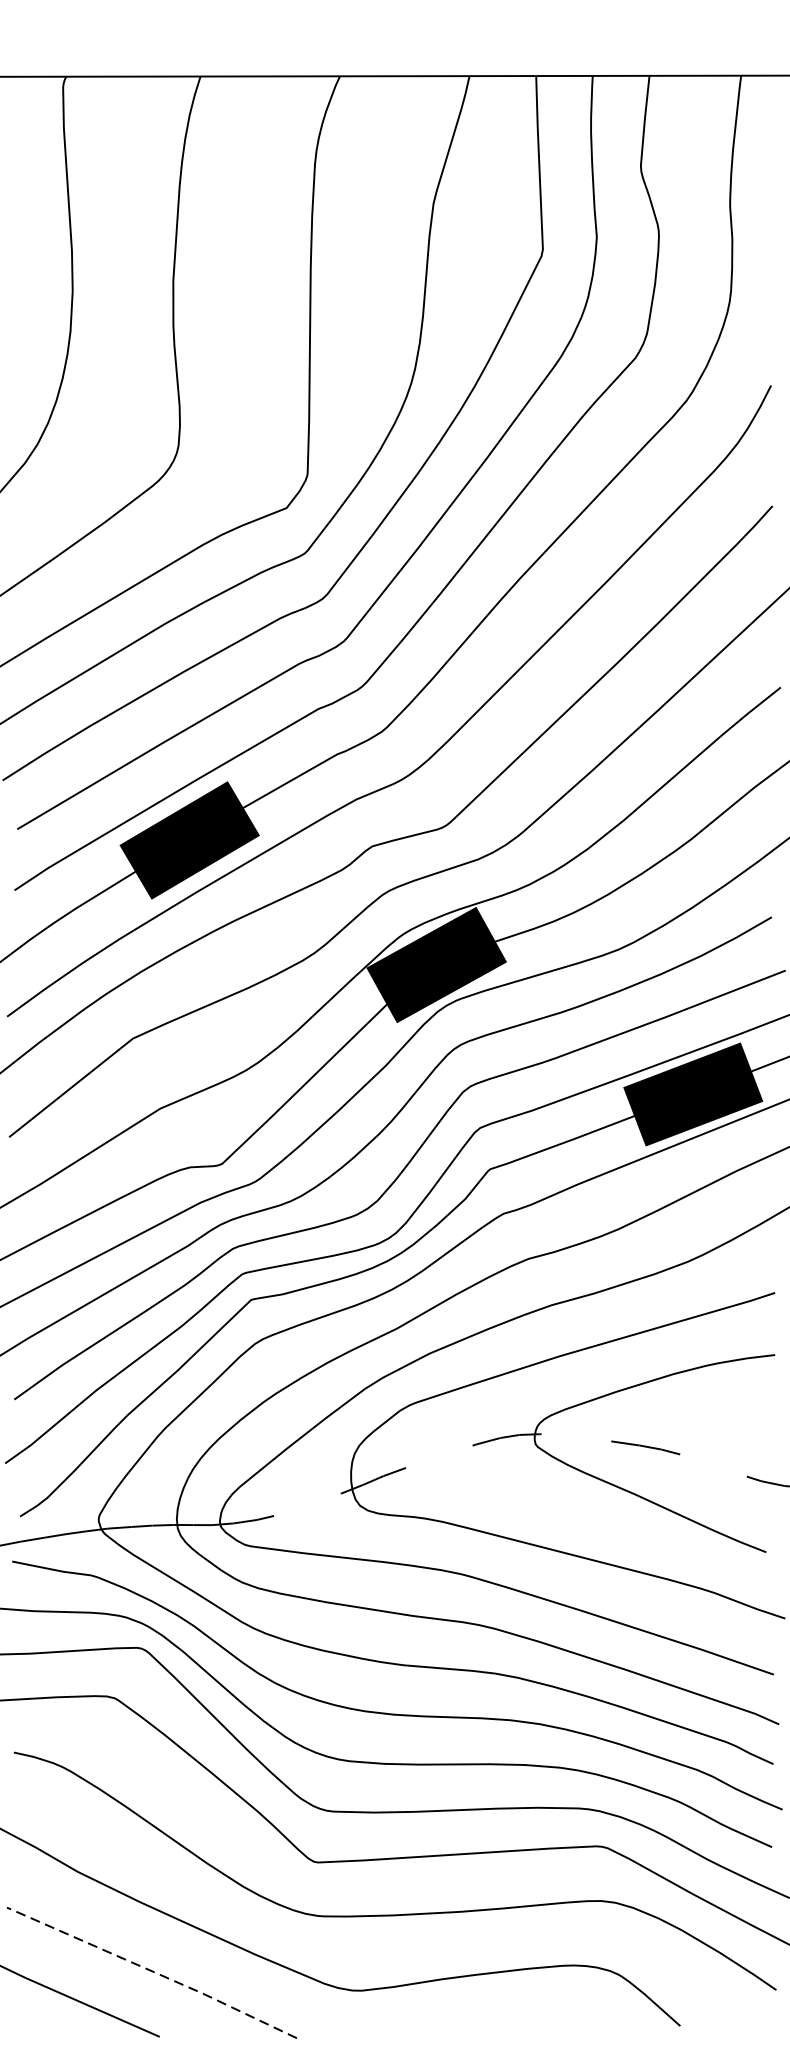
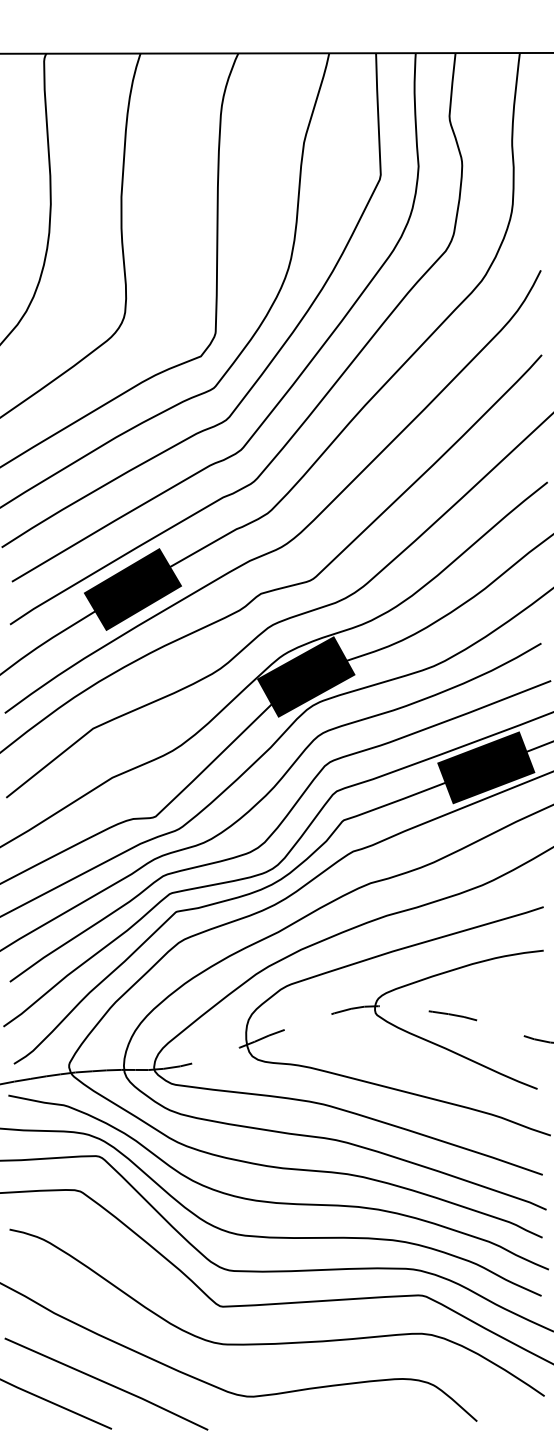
line: (153, 1971) -> (107, 1383), dashed -> solid

